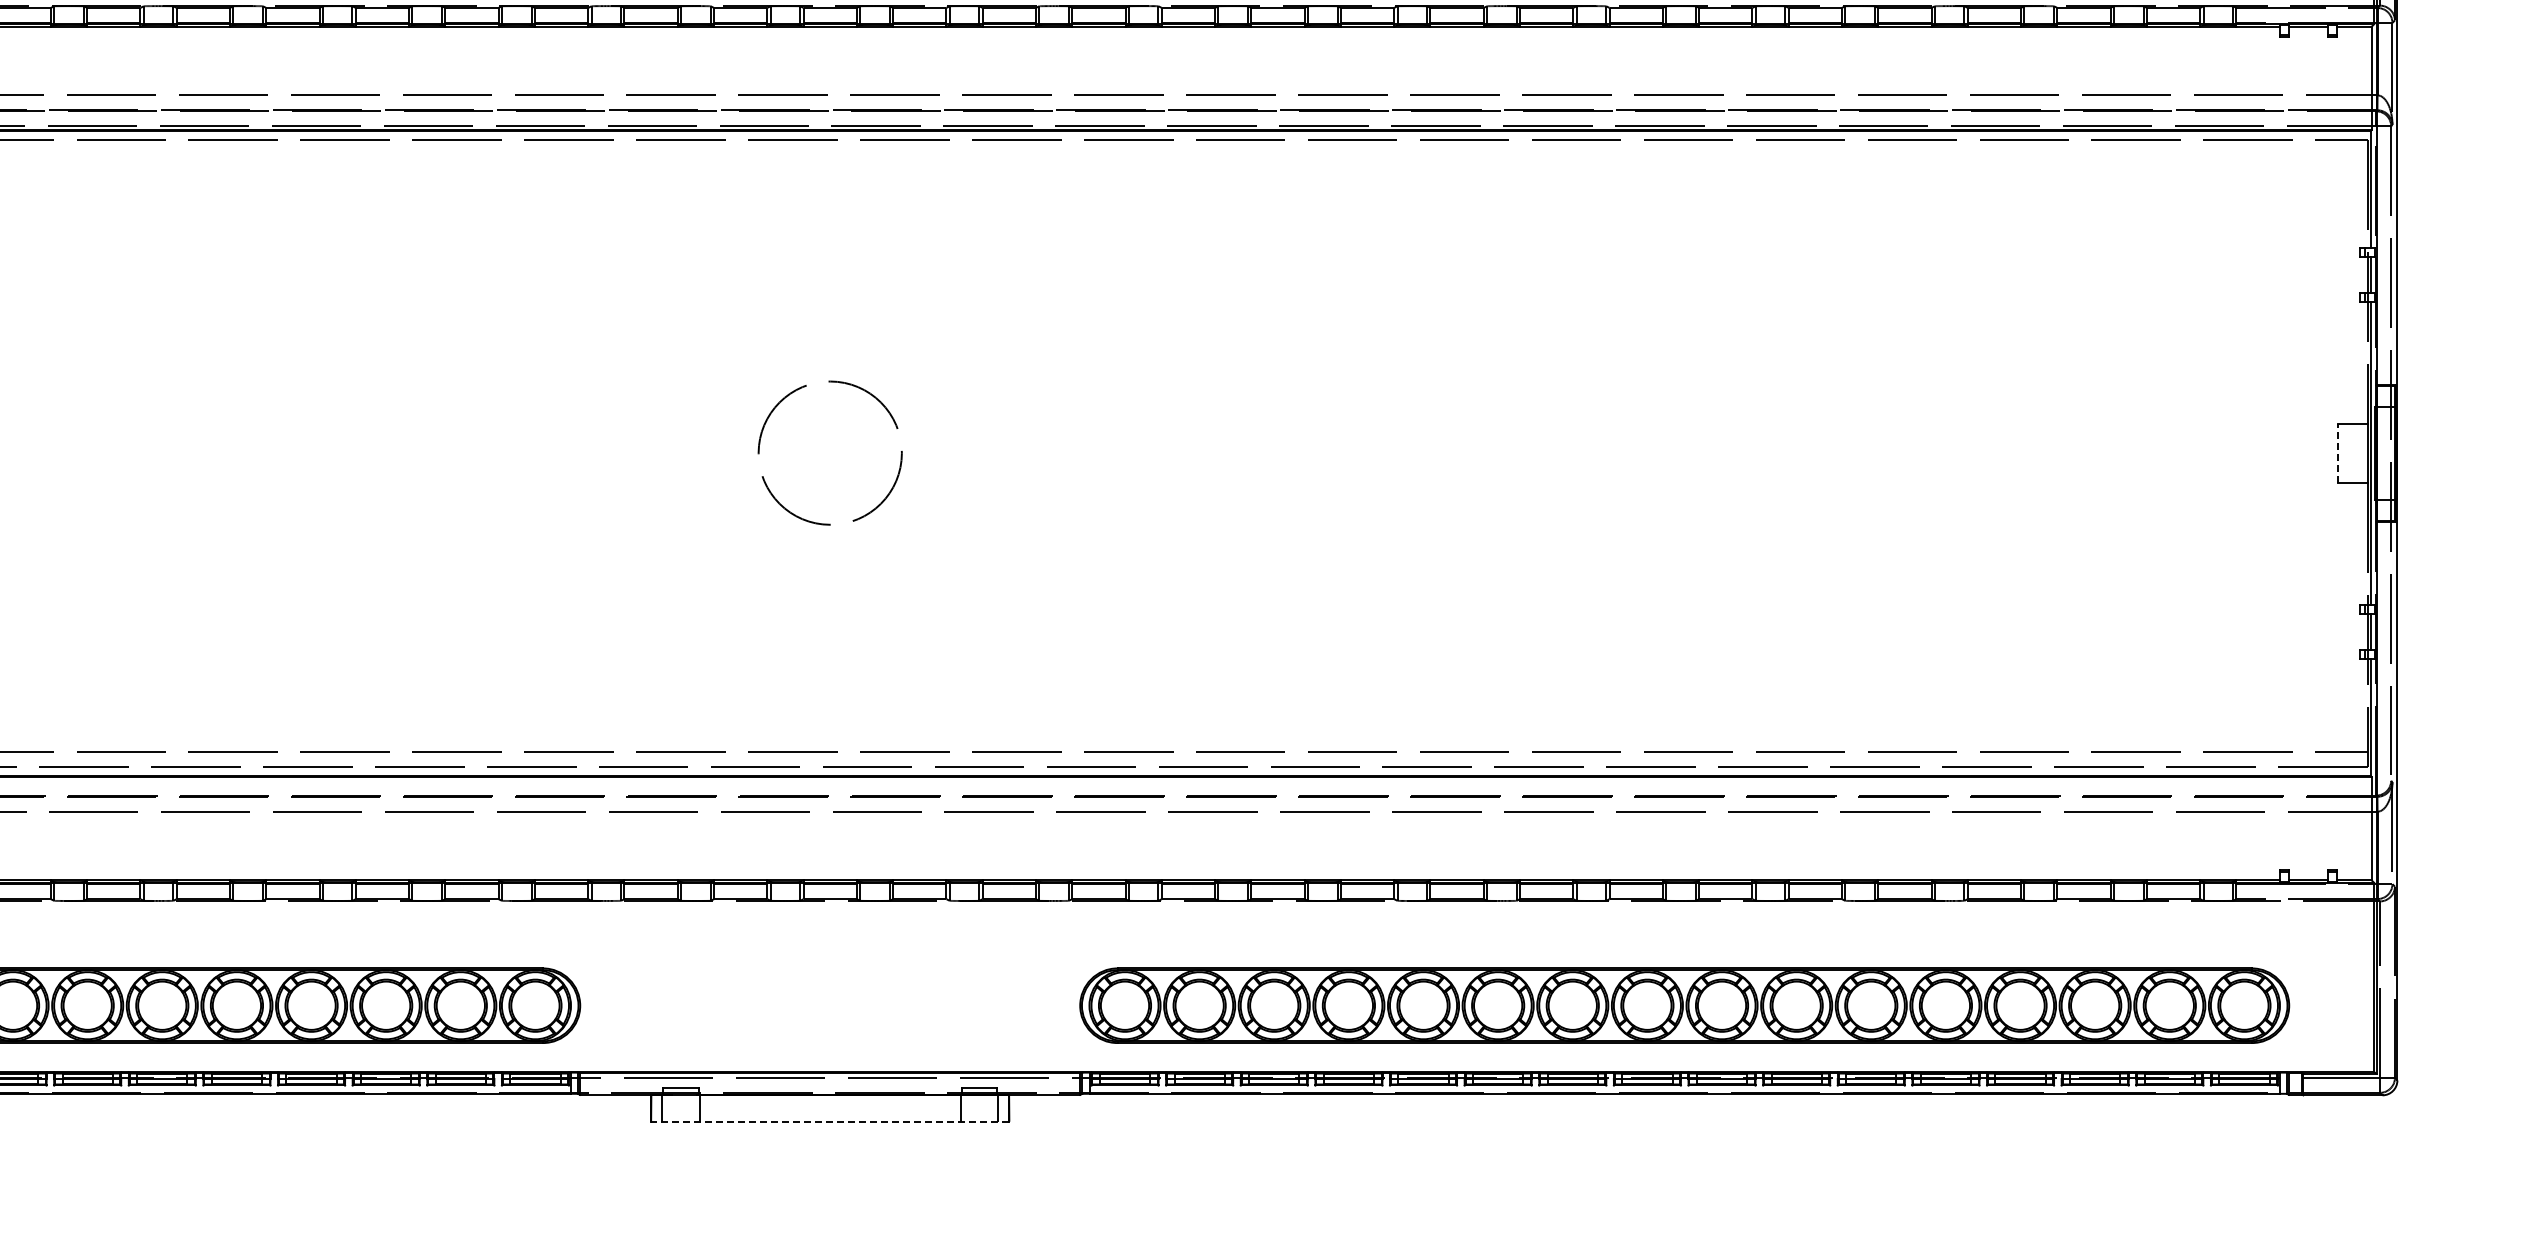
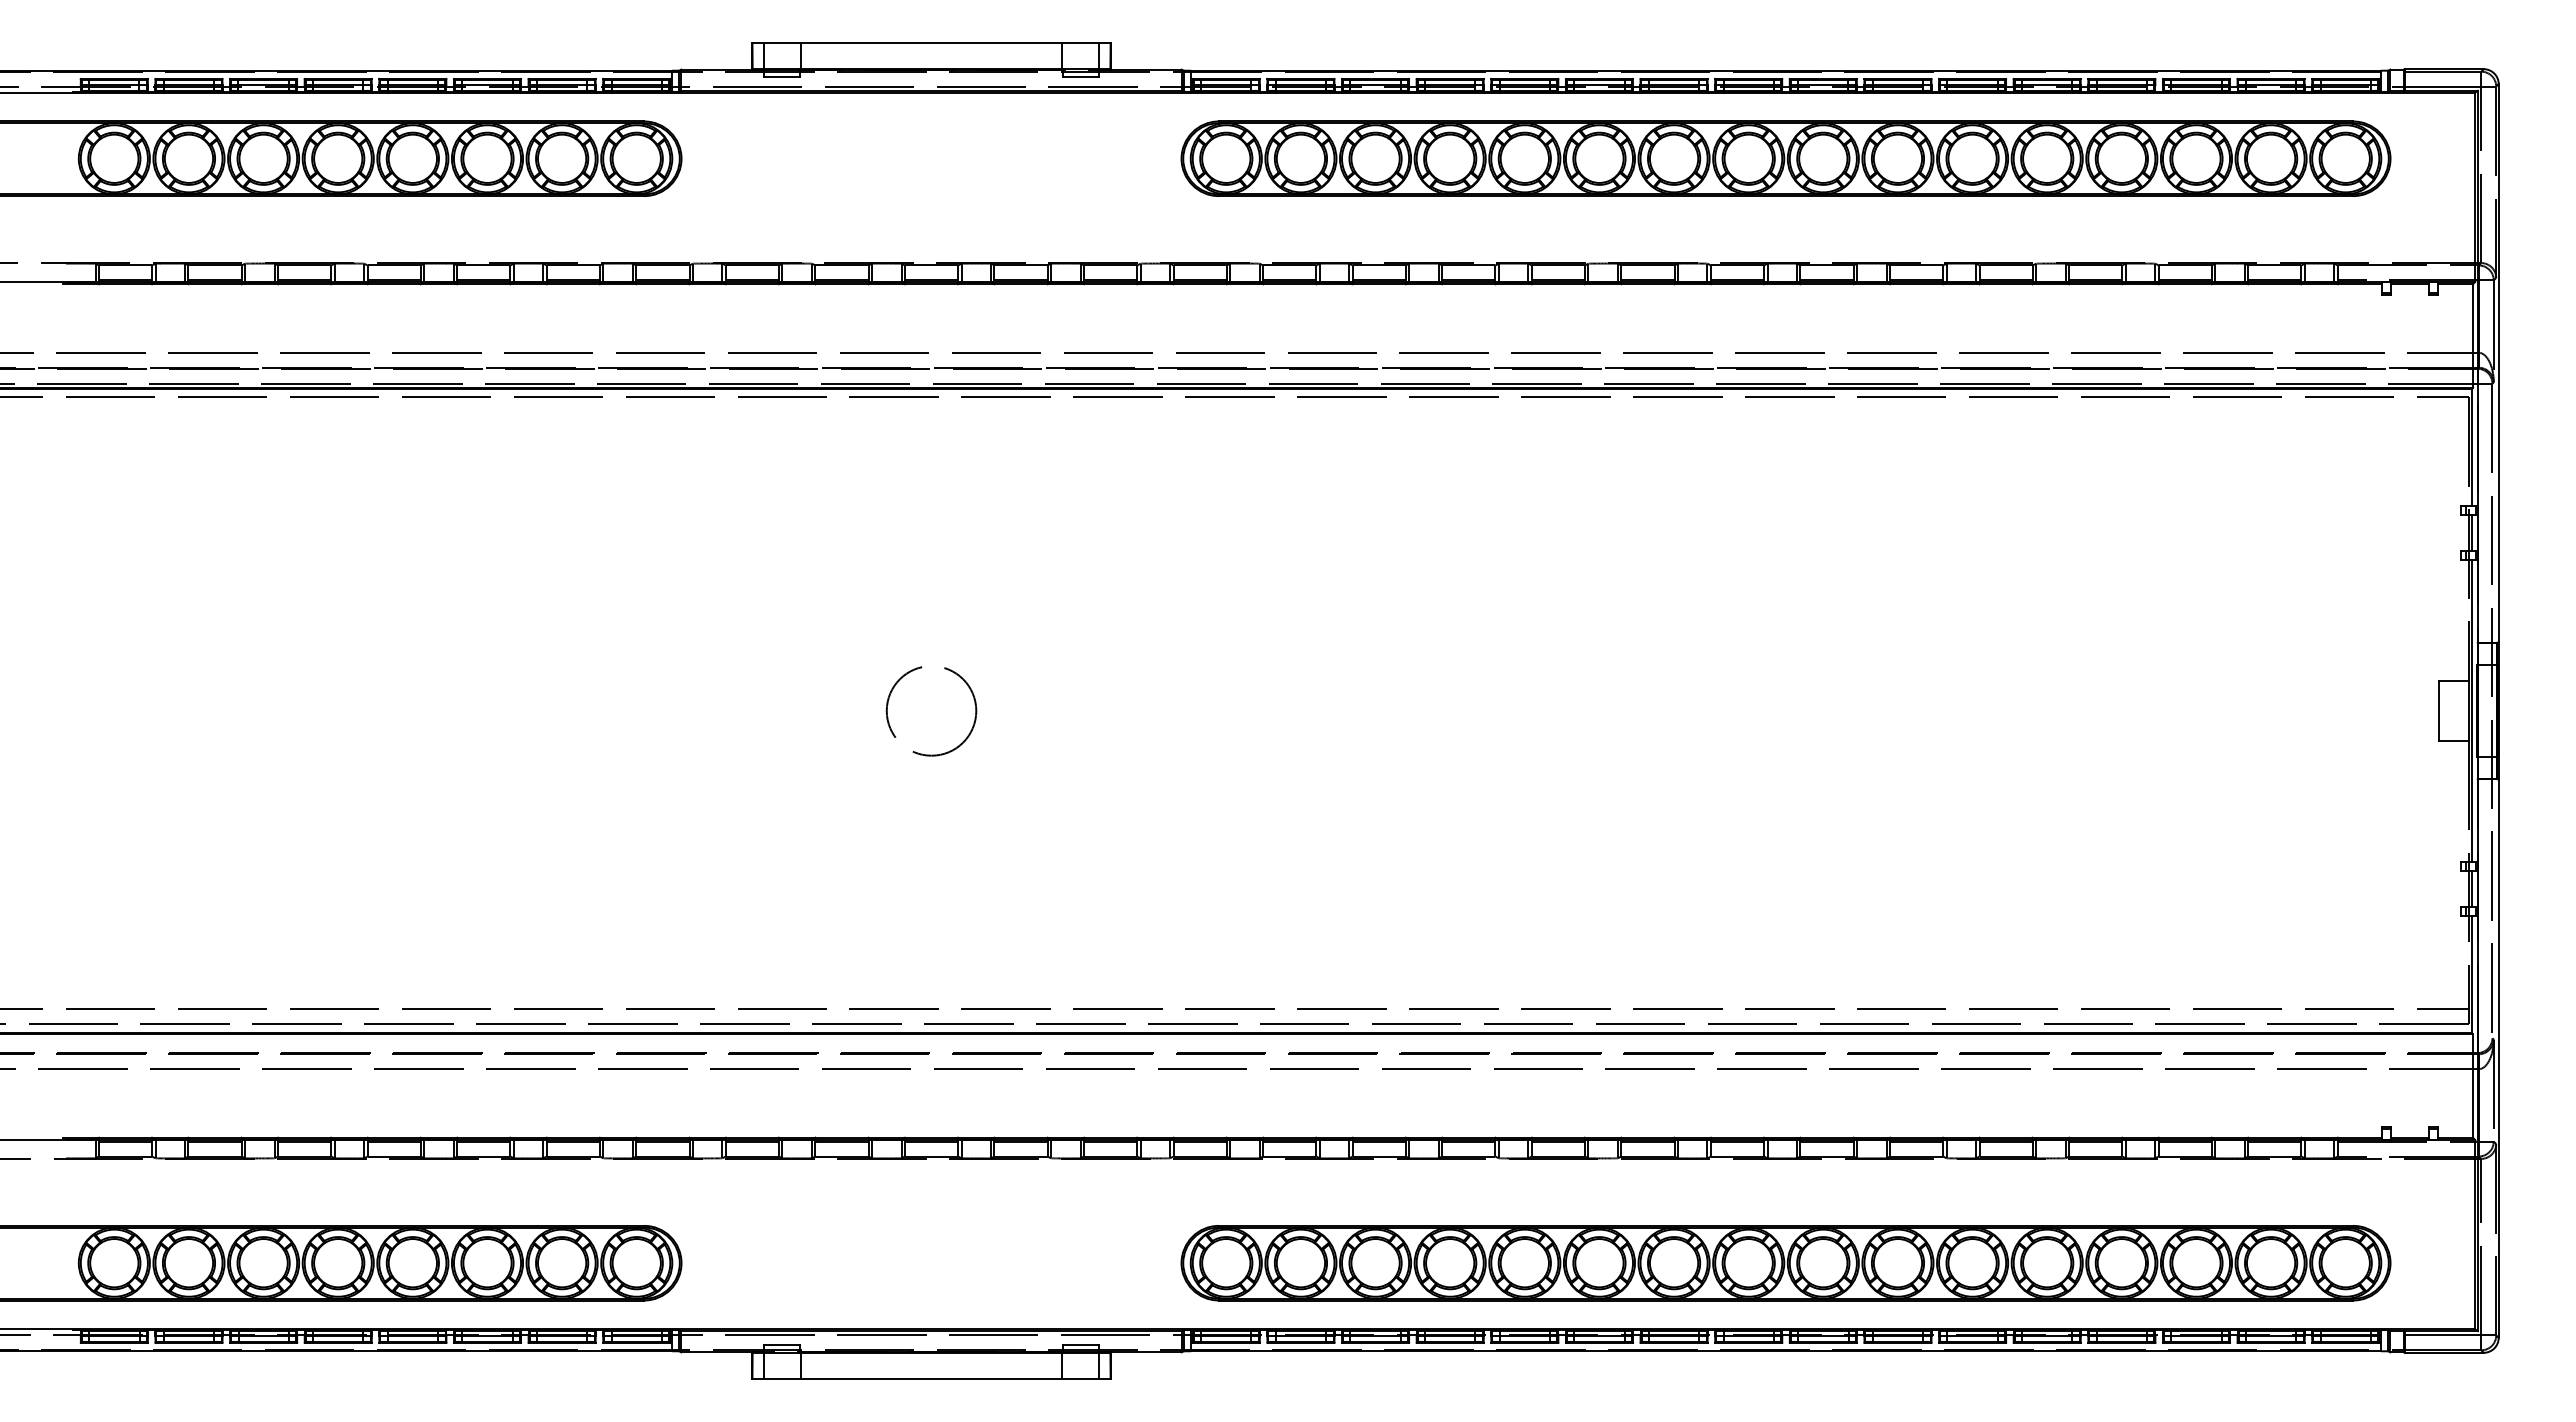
line: (2338, 453) -> (2439, 710), dashed -> solid
circle: (830, 454) -> (931, 711), size x0.62
line: (830, 1122) -> (931, 1379), dashed -> solid

